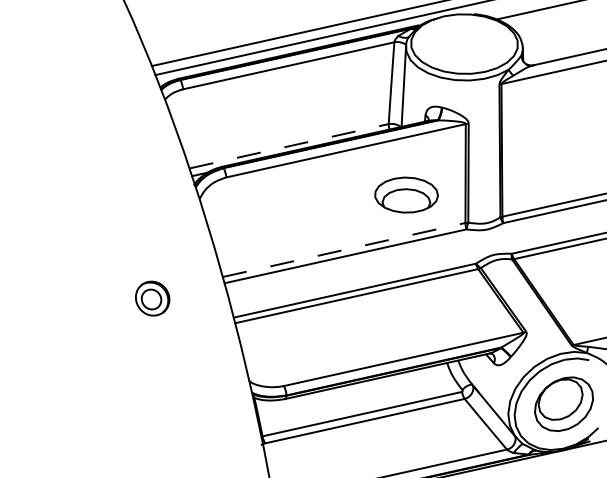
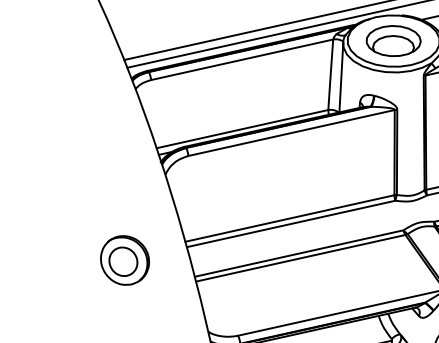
line: (289, 146) -> (242, 129), dashed -> solid
part: (406, 194) -> (393, 40), moved
line: (344, 249) -> (290, 218), dashed -> solid
part: (152, 298) -> (124, 260), size x1.67

